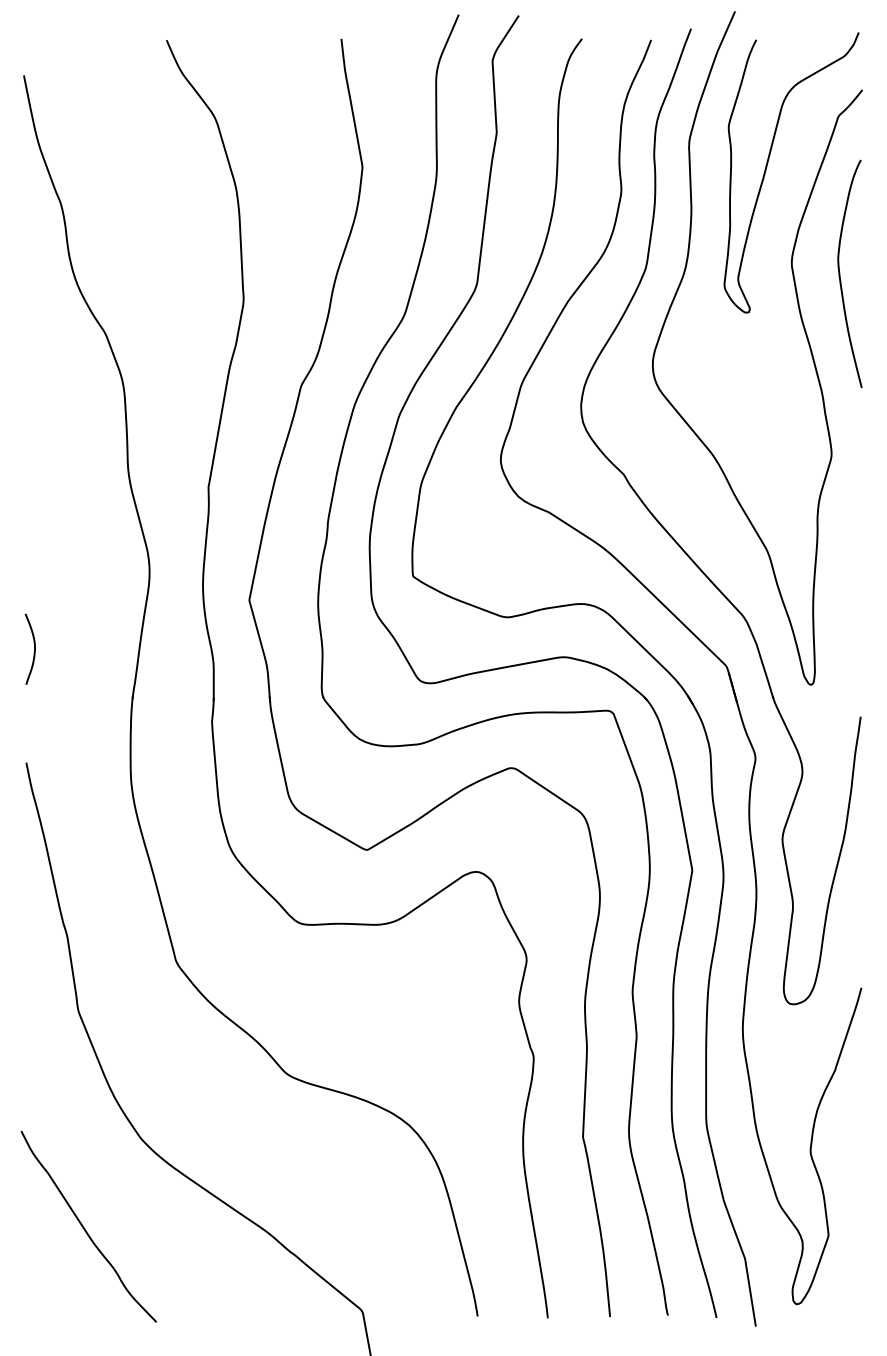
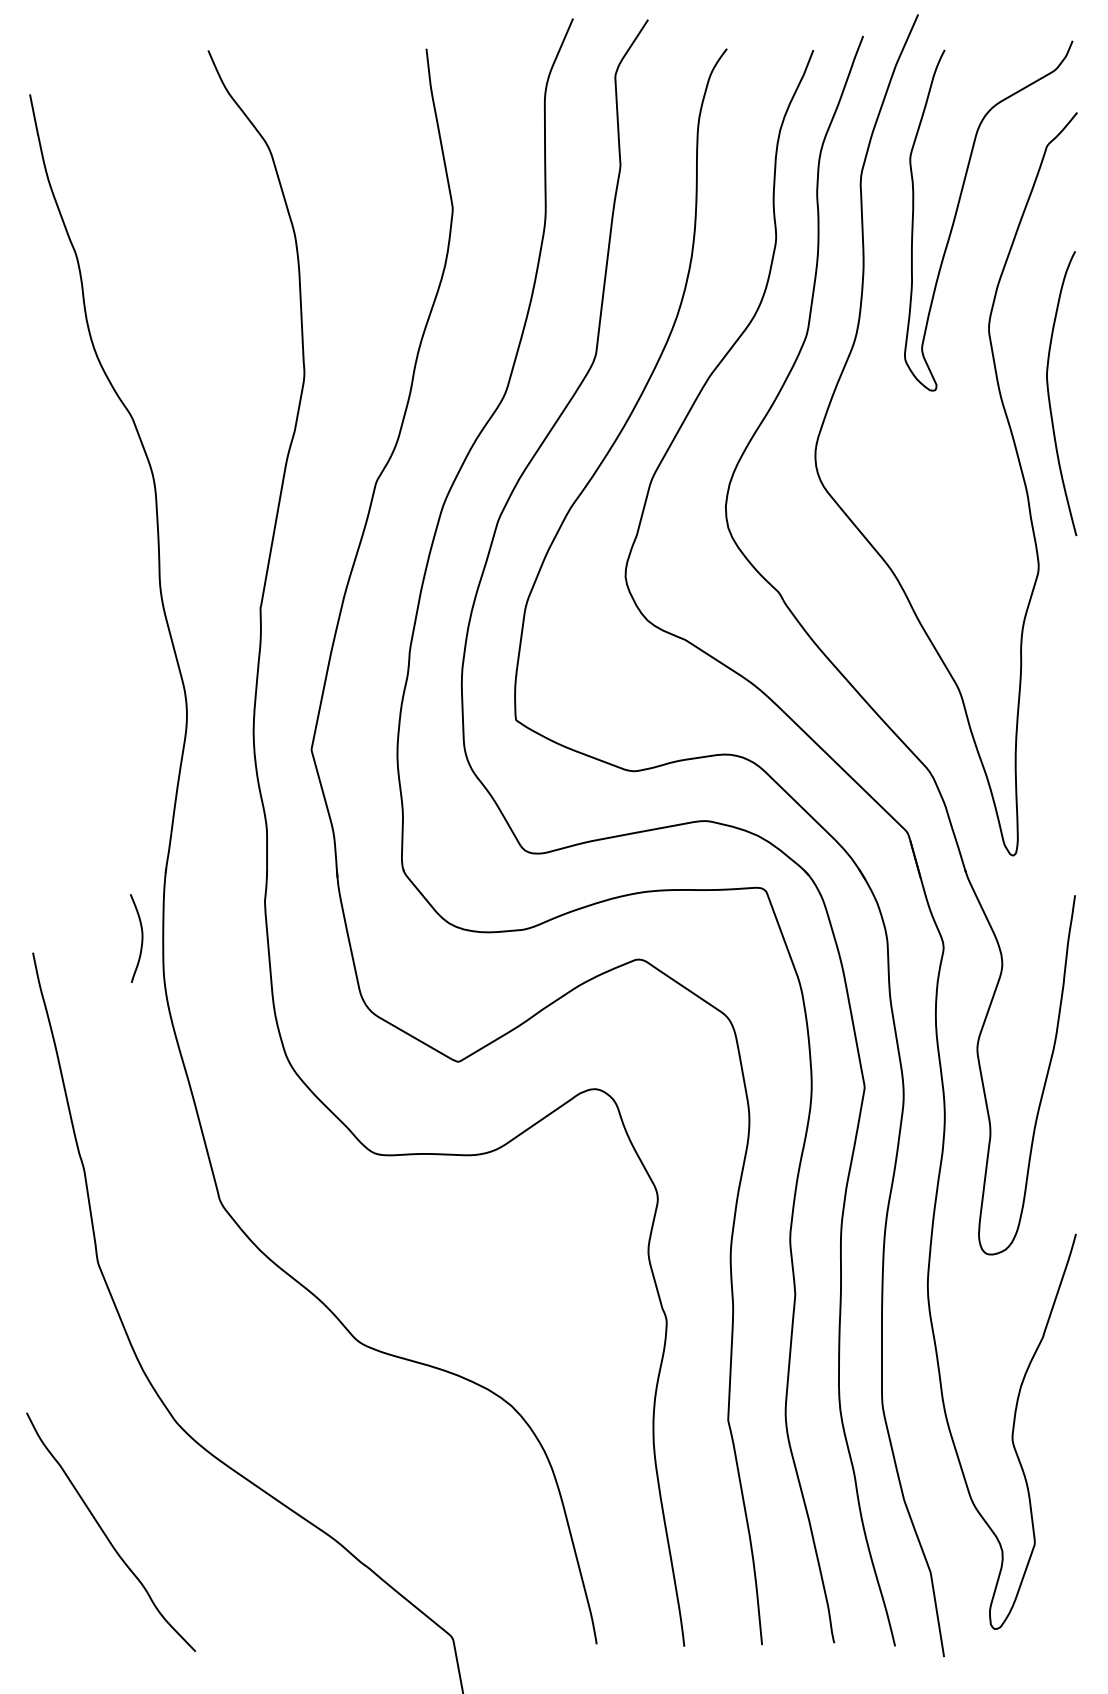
curve: (840, 273) -> (1049, 393), moved
curve: (34, 648) -> (141, 937), moved

